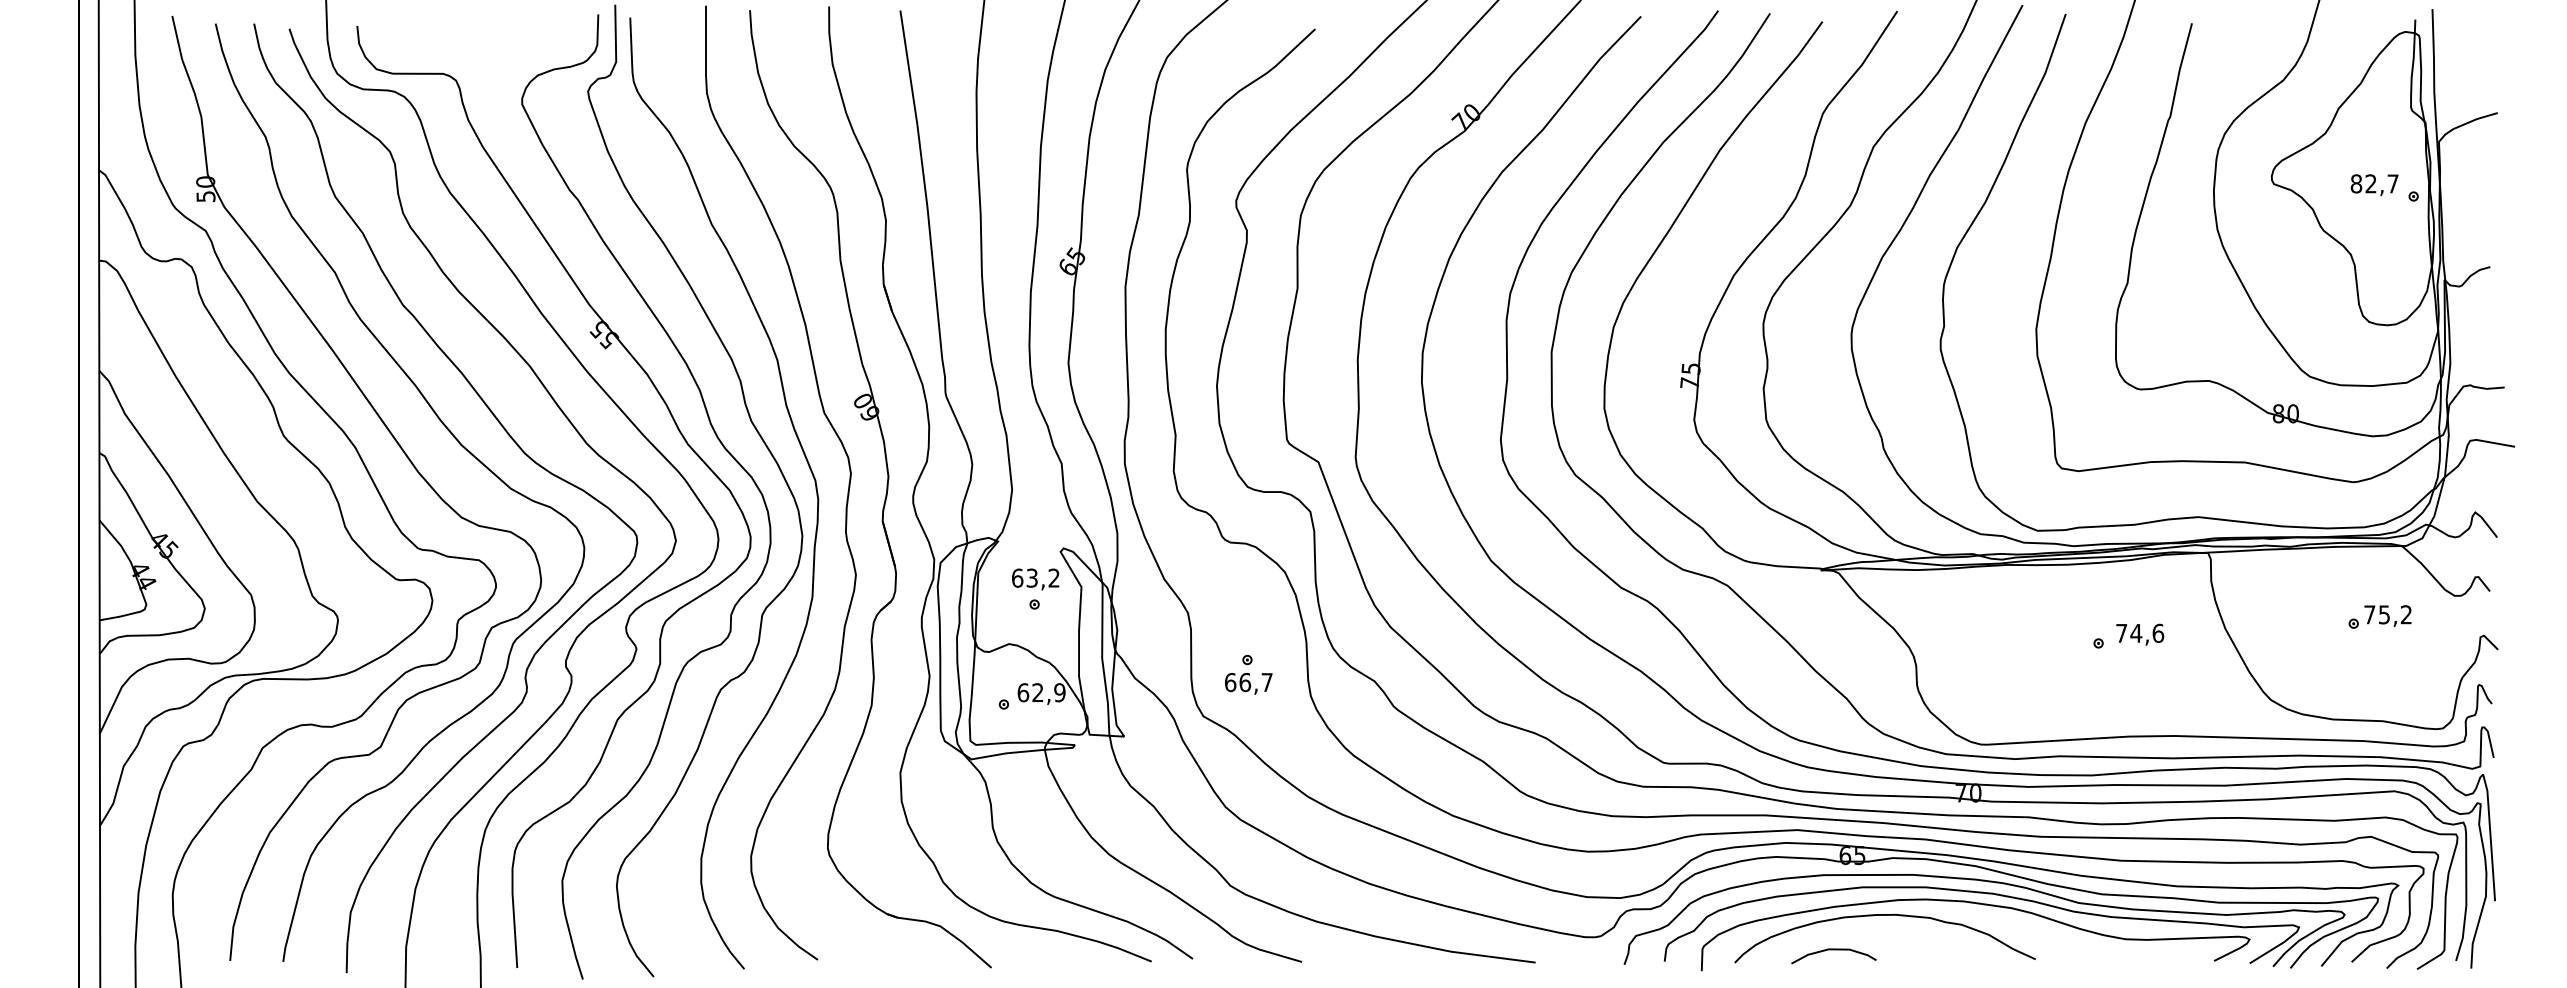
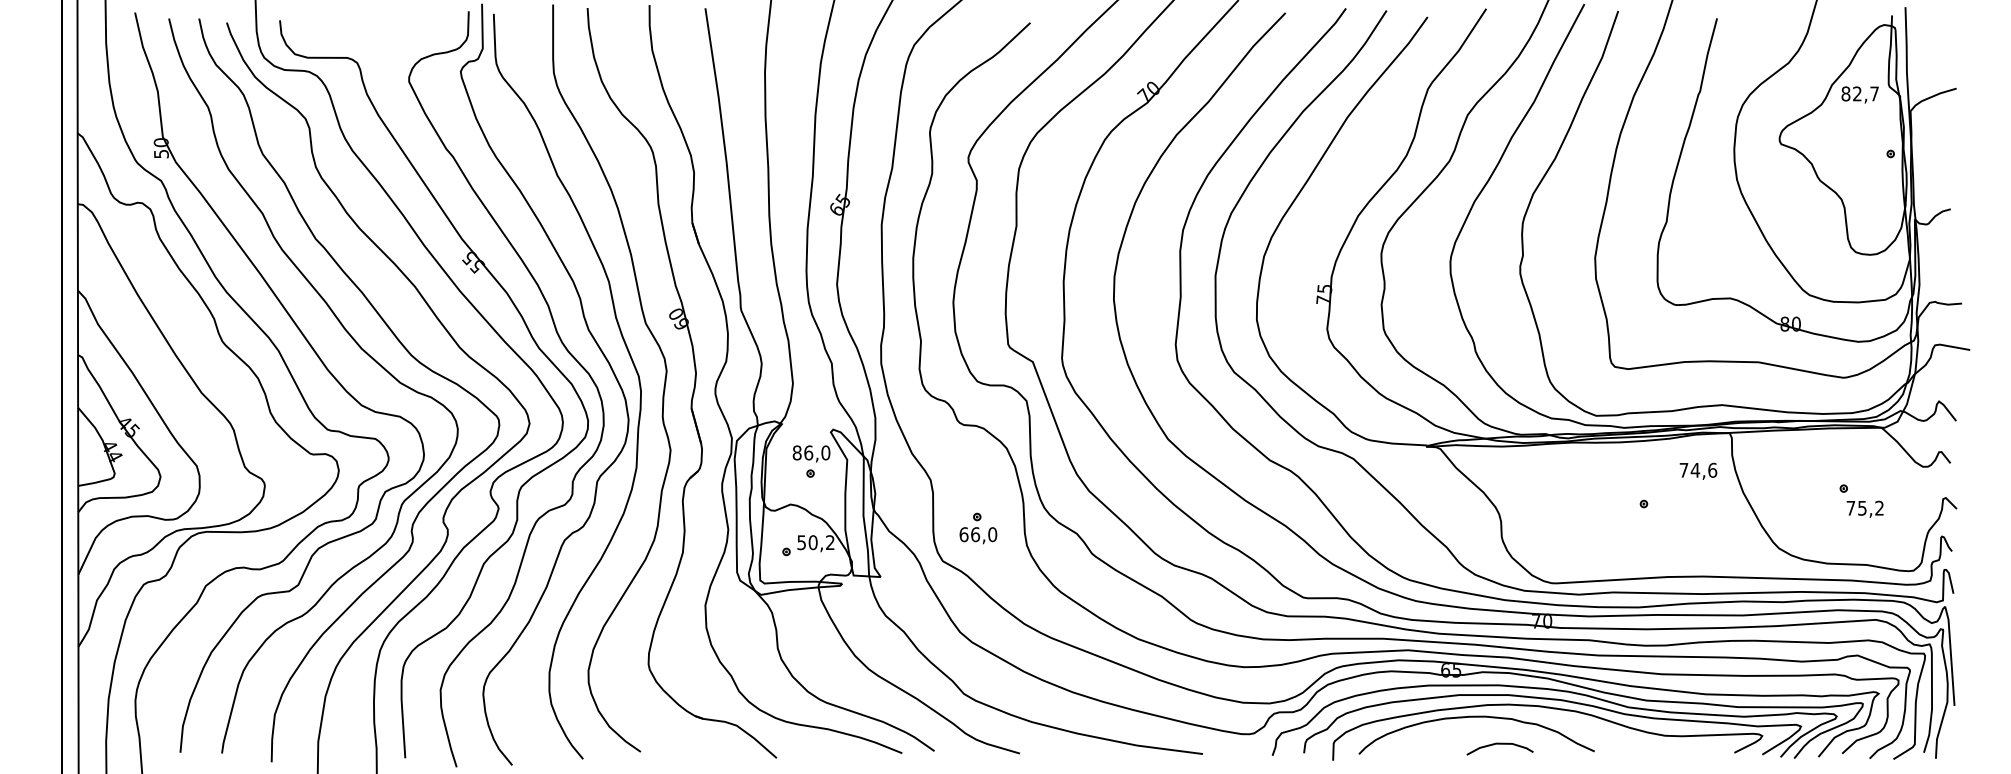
text: (2374, 185) -> (1860, 95), moved
text: (1035, 577) -> (811, 452), 63,2 -> 86,0
text: (2387, 616) -> (1864, 509), moved
text: (2140, 634) -> (1698, 471), moved
text: (1266, 682) -> (992, 534), 66,7 -> 66,0
text: (1041, 692) -> (815, 542), 62,9 -> 50,2
curve: (1833, 950) -> (1499, 744), moved

